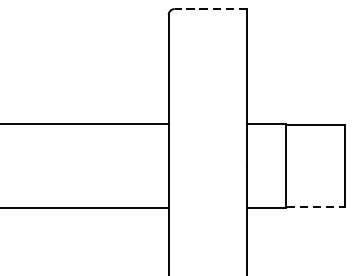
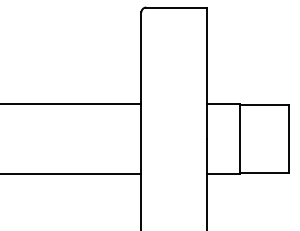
line: (210, 8) -> (176, 7), dashed -> solid
line: (315, 207) -> (264, 173), dashed -> solid

